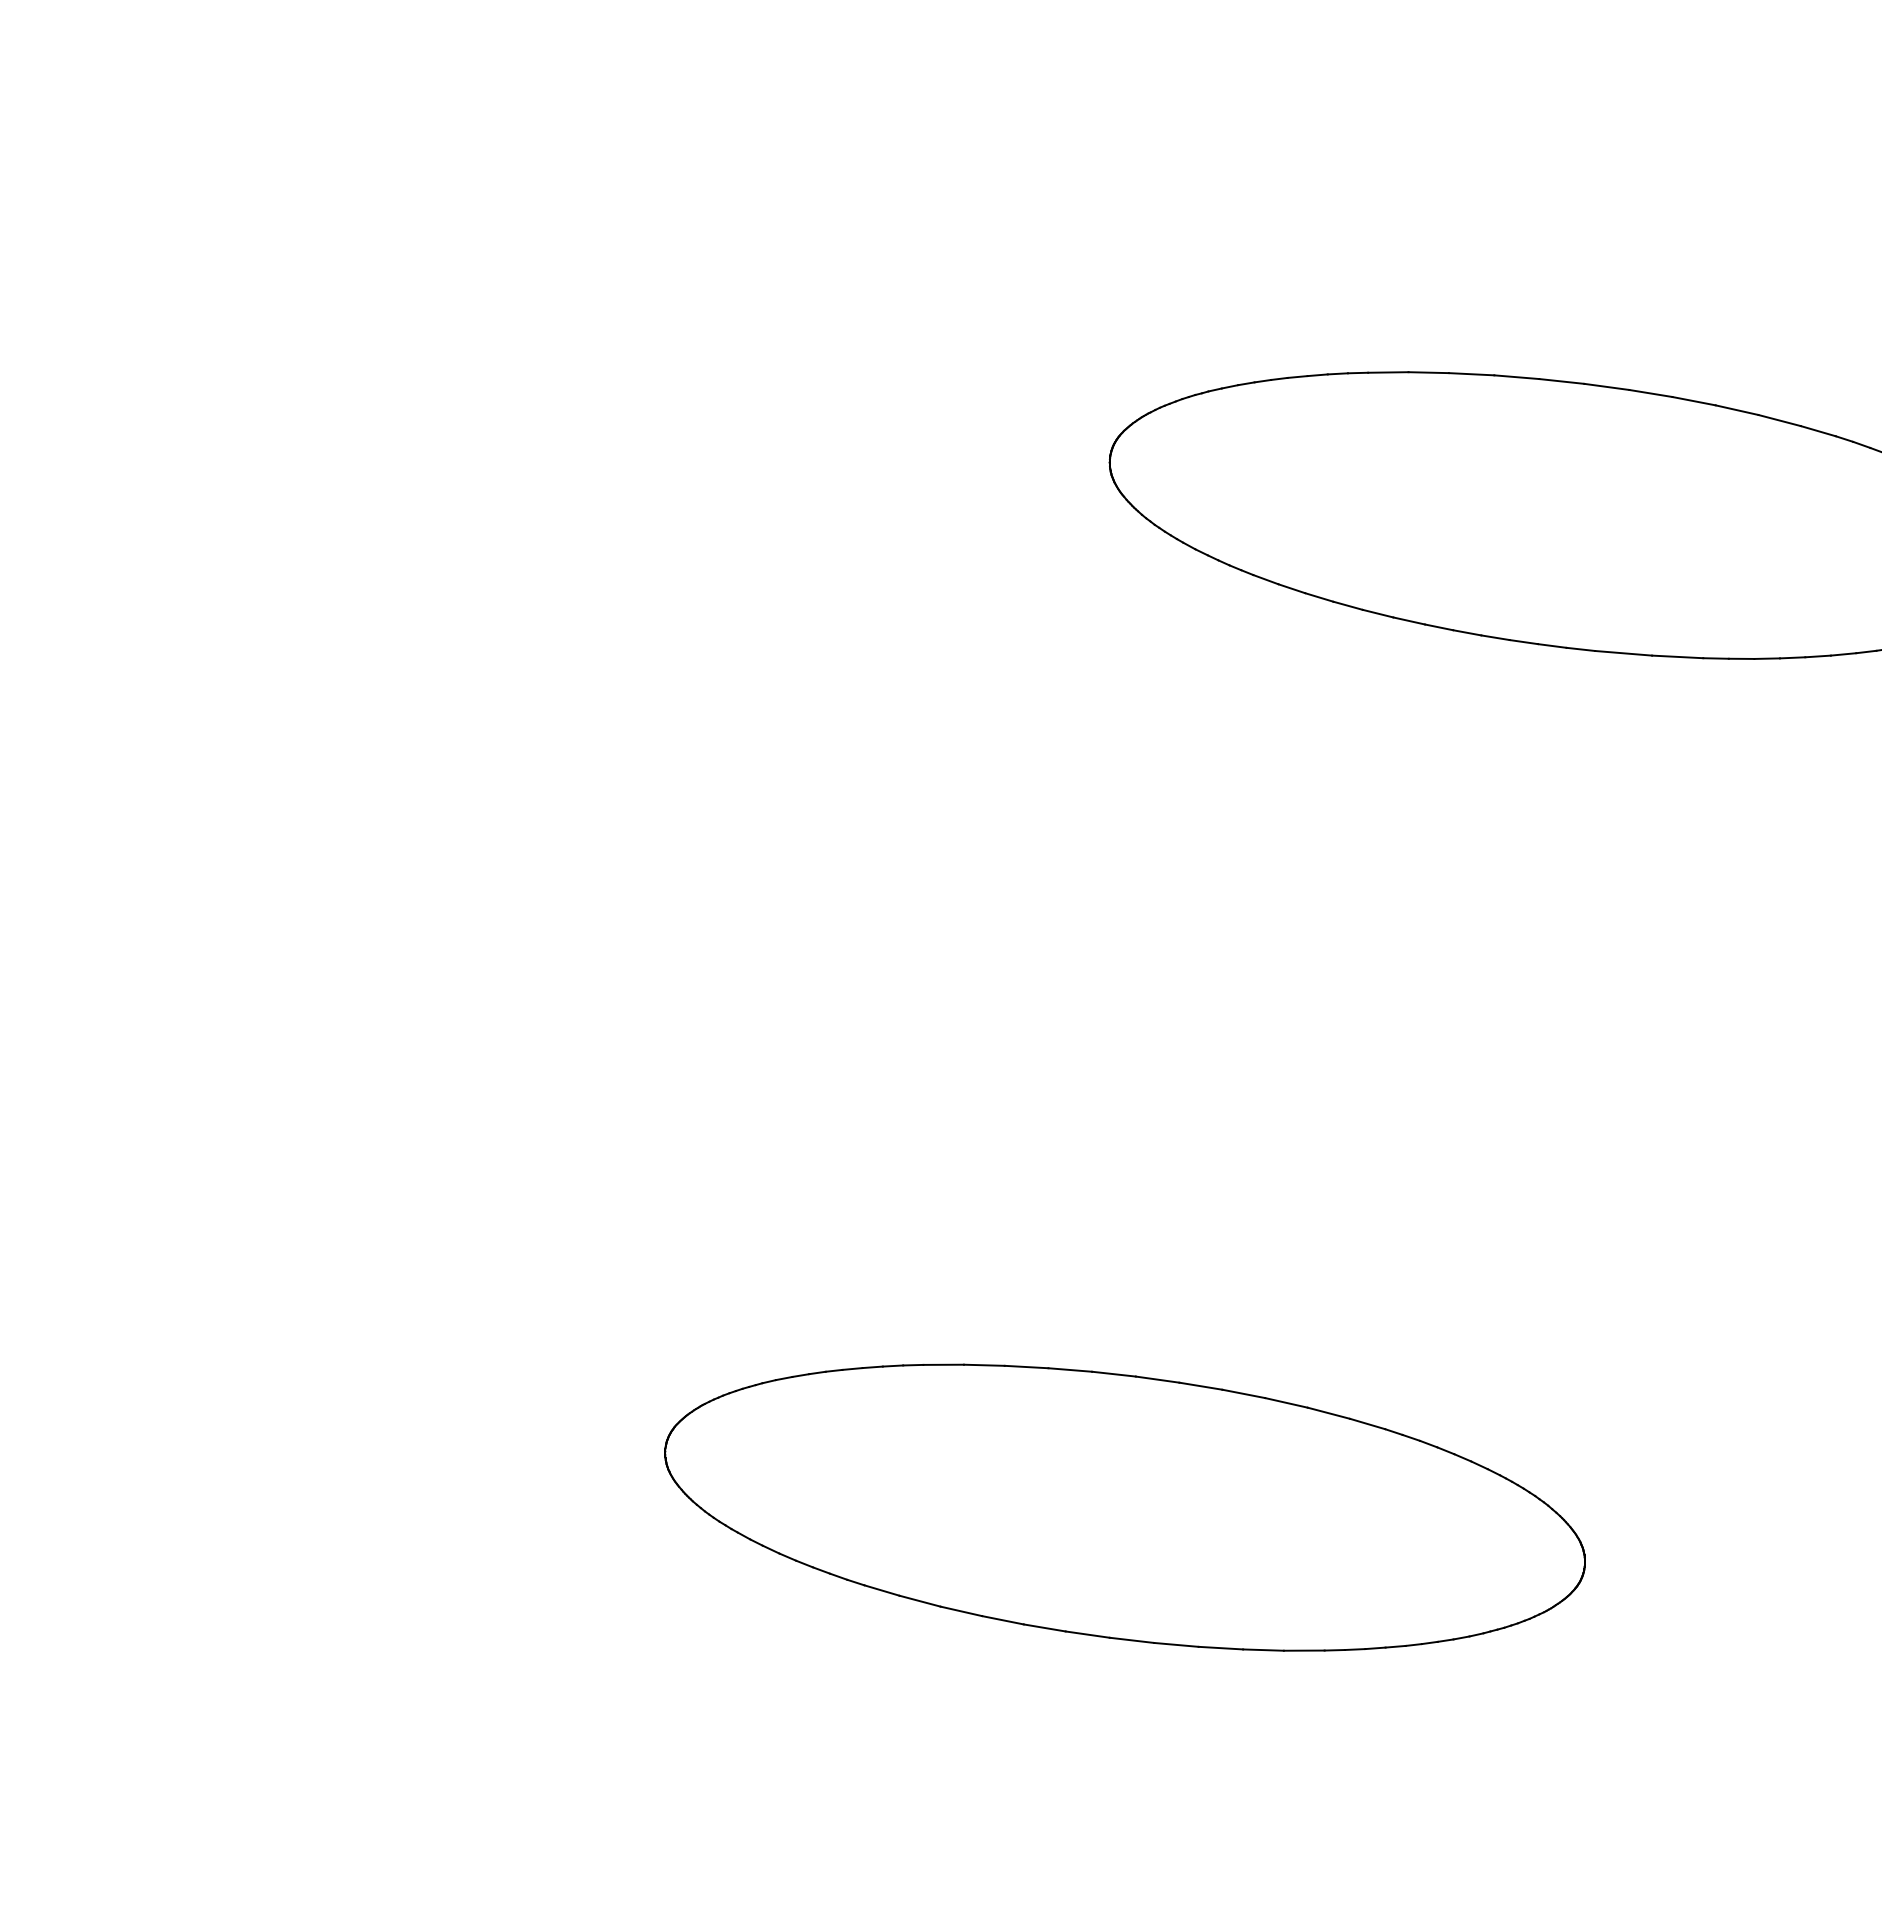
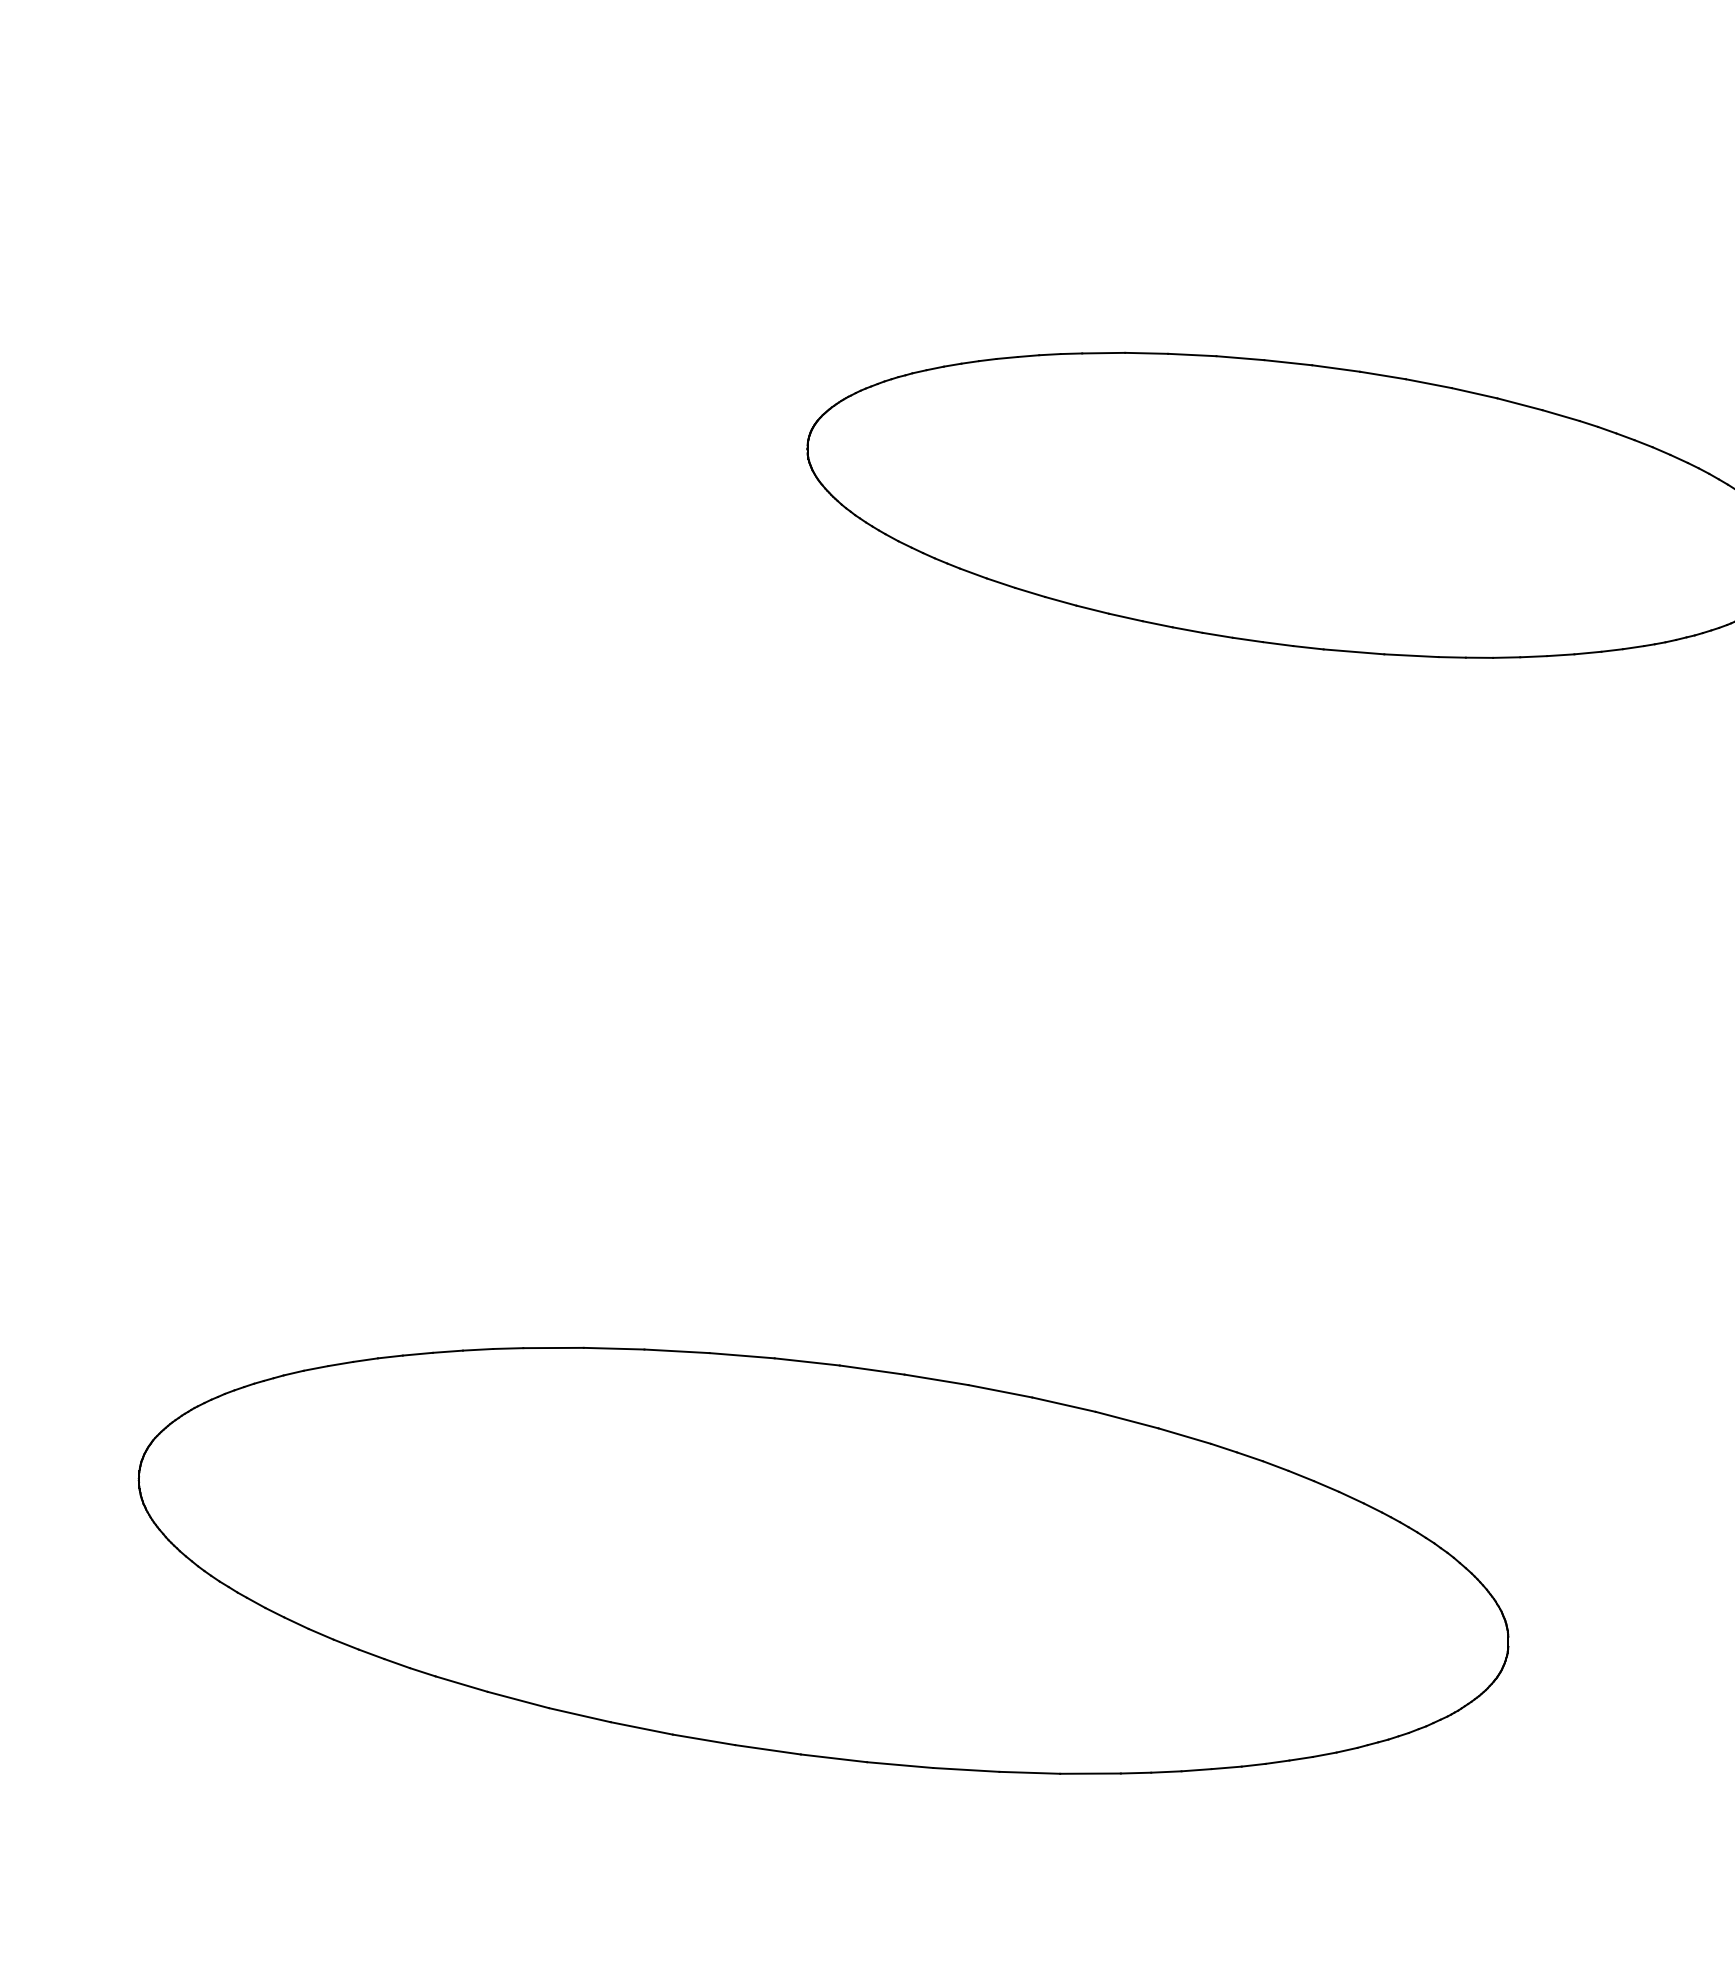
part: (1124, 1507) -> (823, 1560), size x1.4

